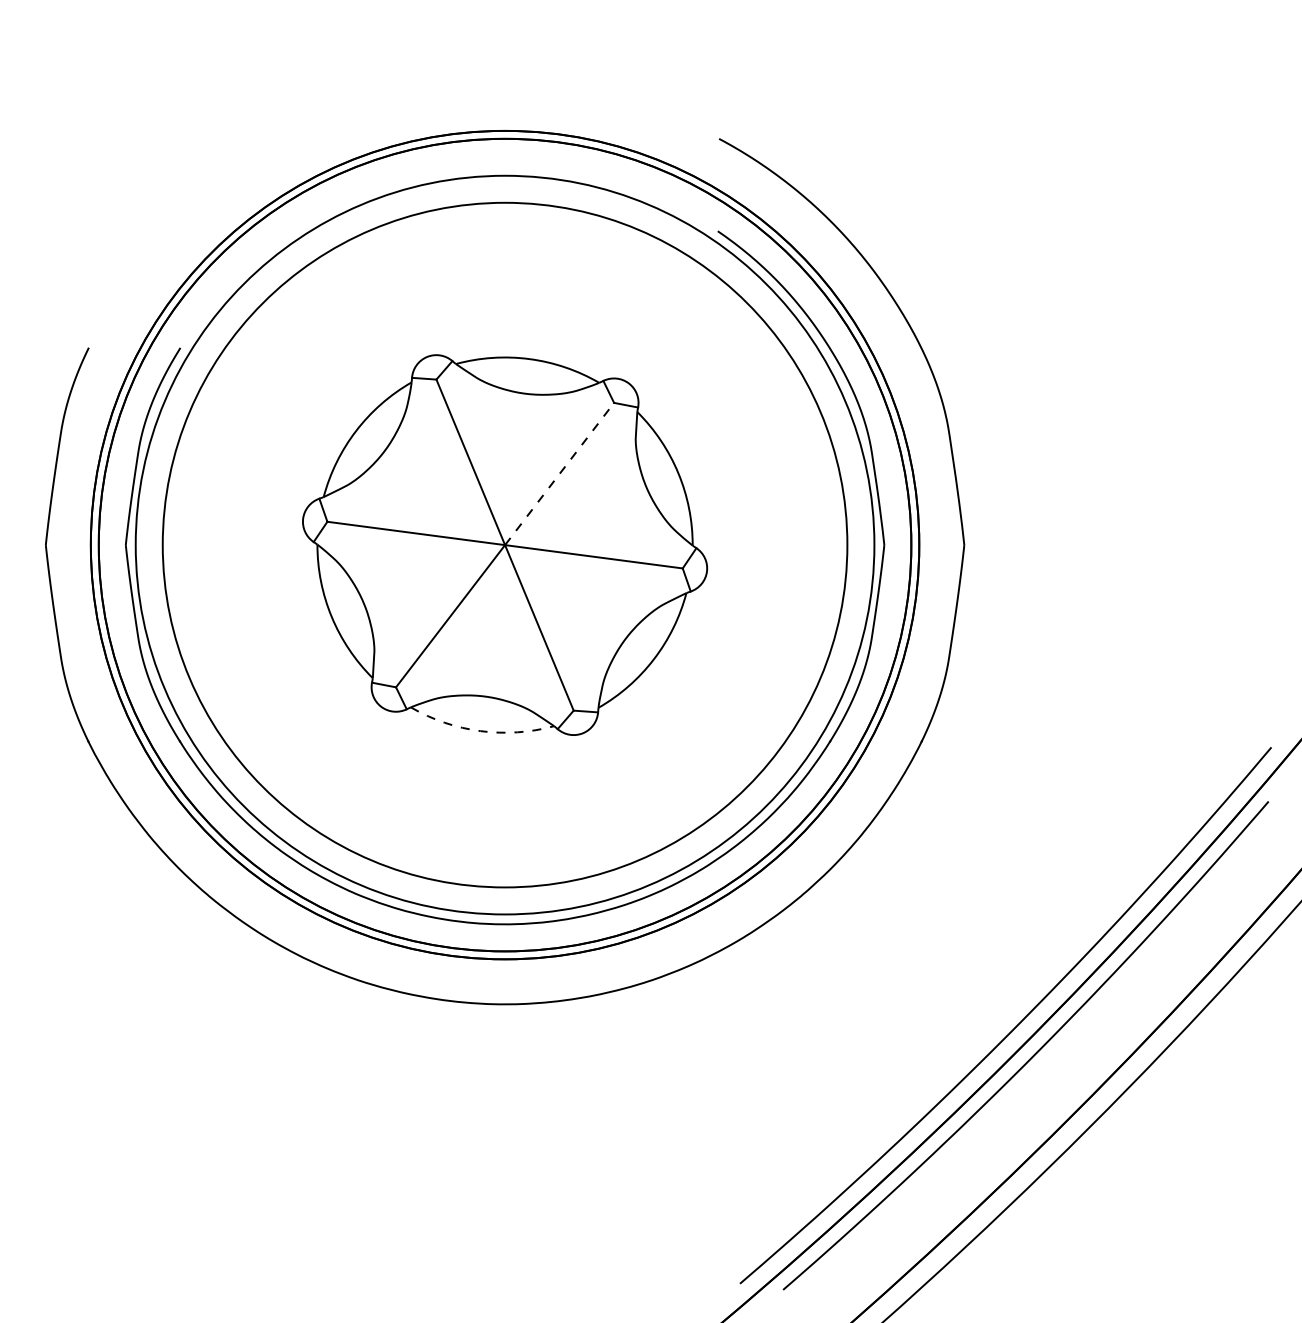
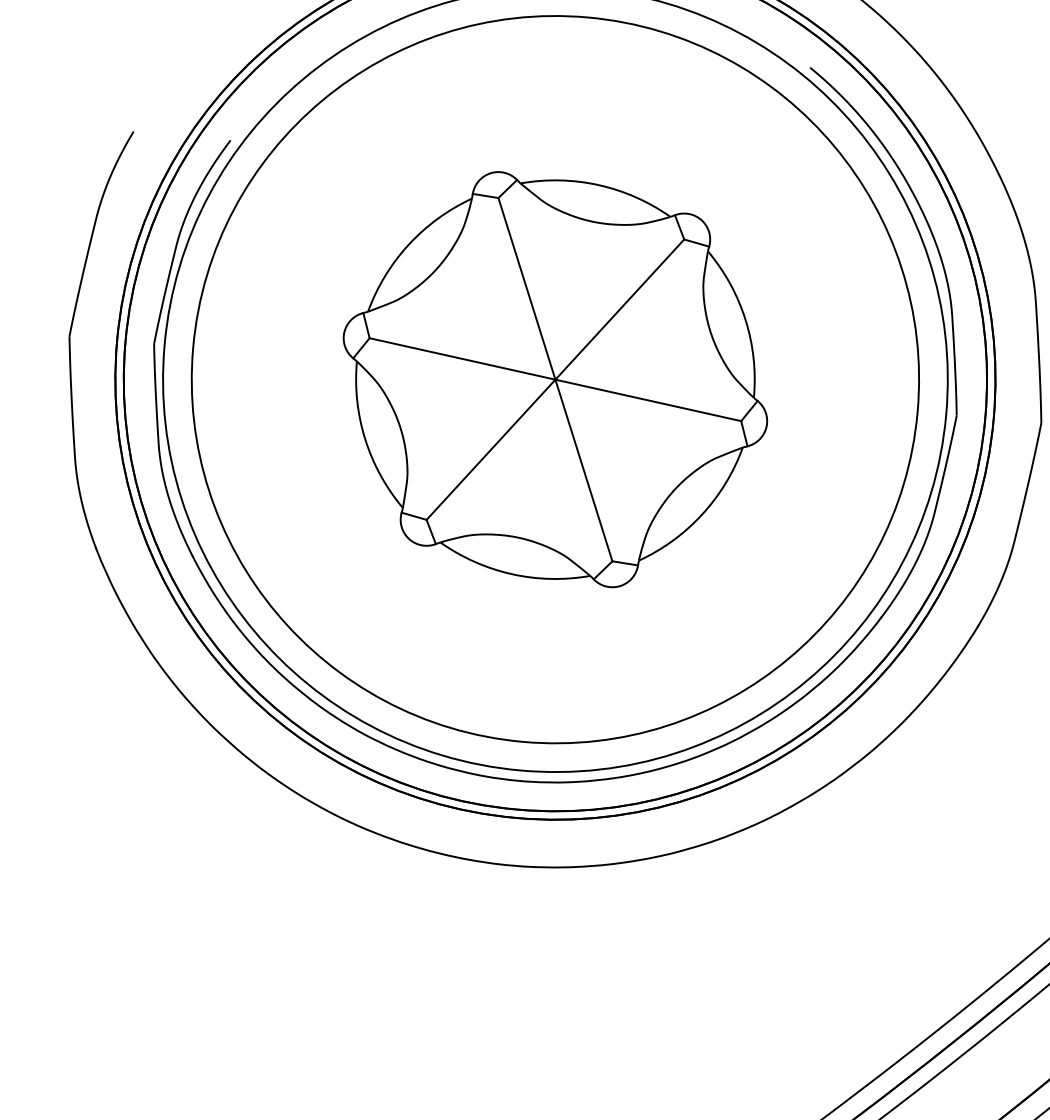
line: (559, 474) -> (619, 310), dashed -> solid
arc: (480, 731) -> (511, 574), dashed -> solid

